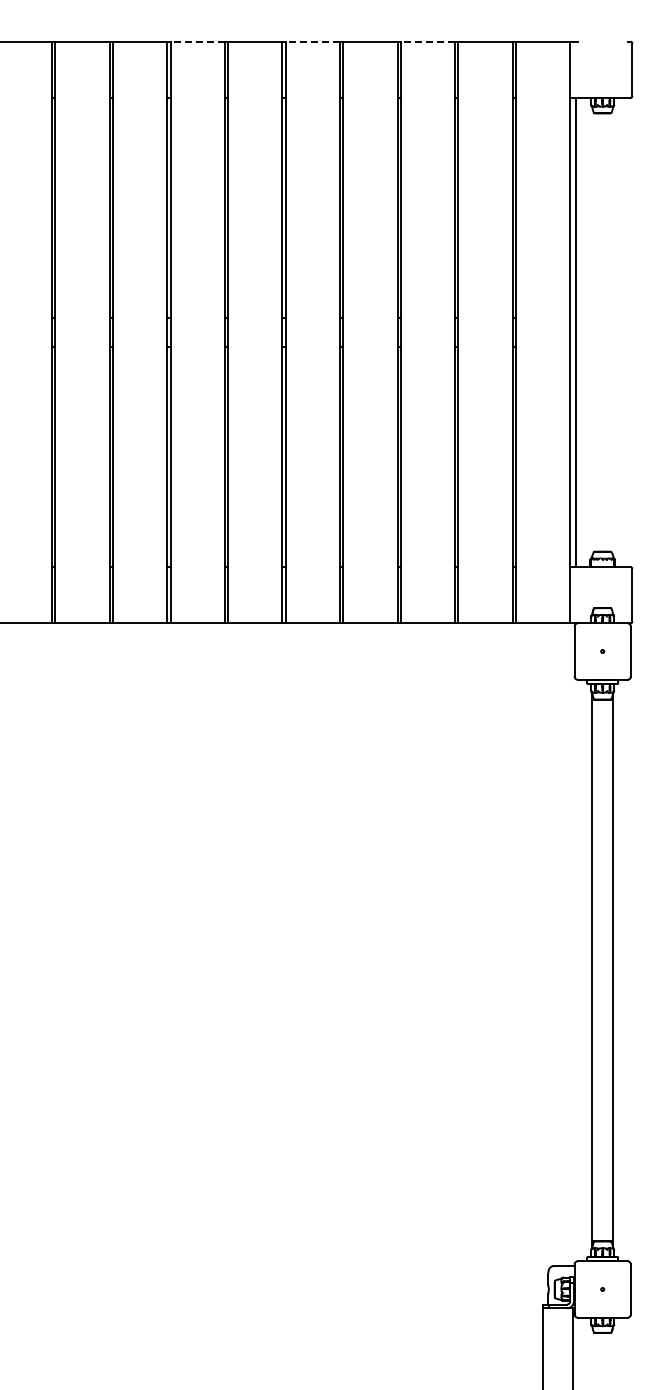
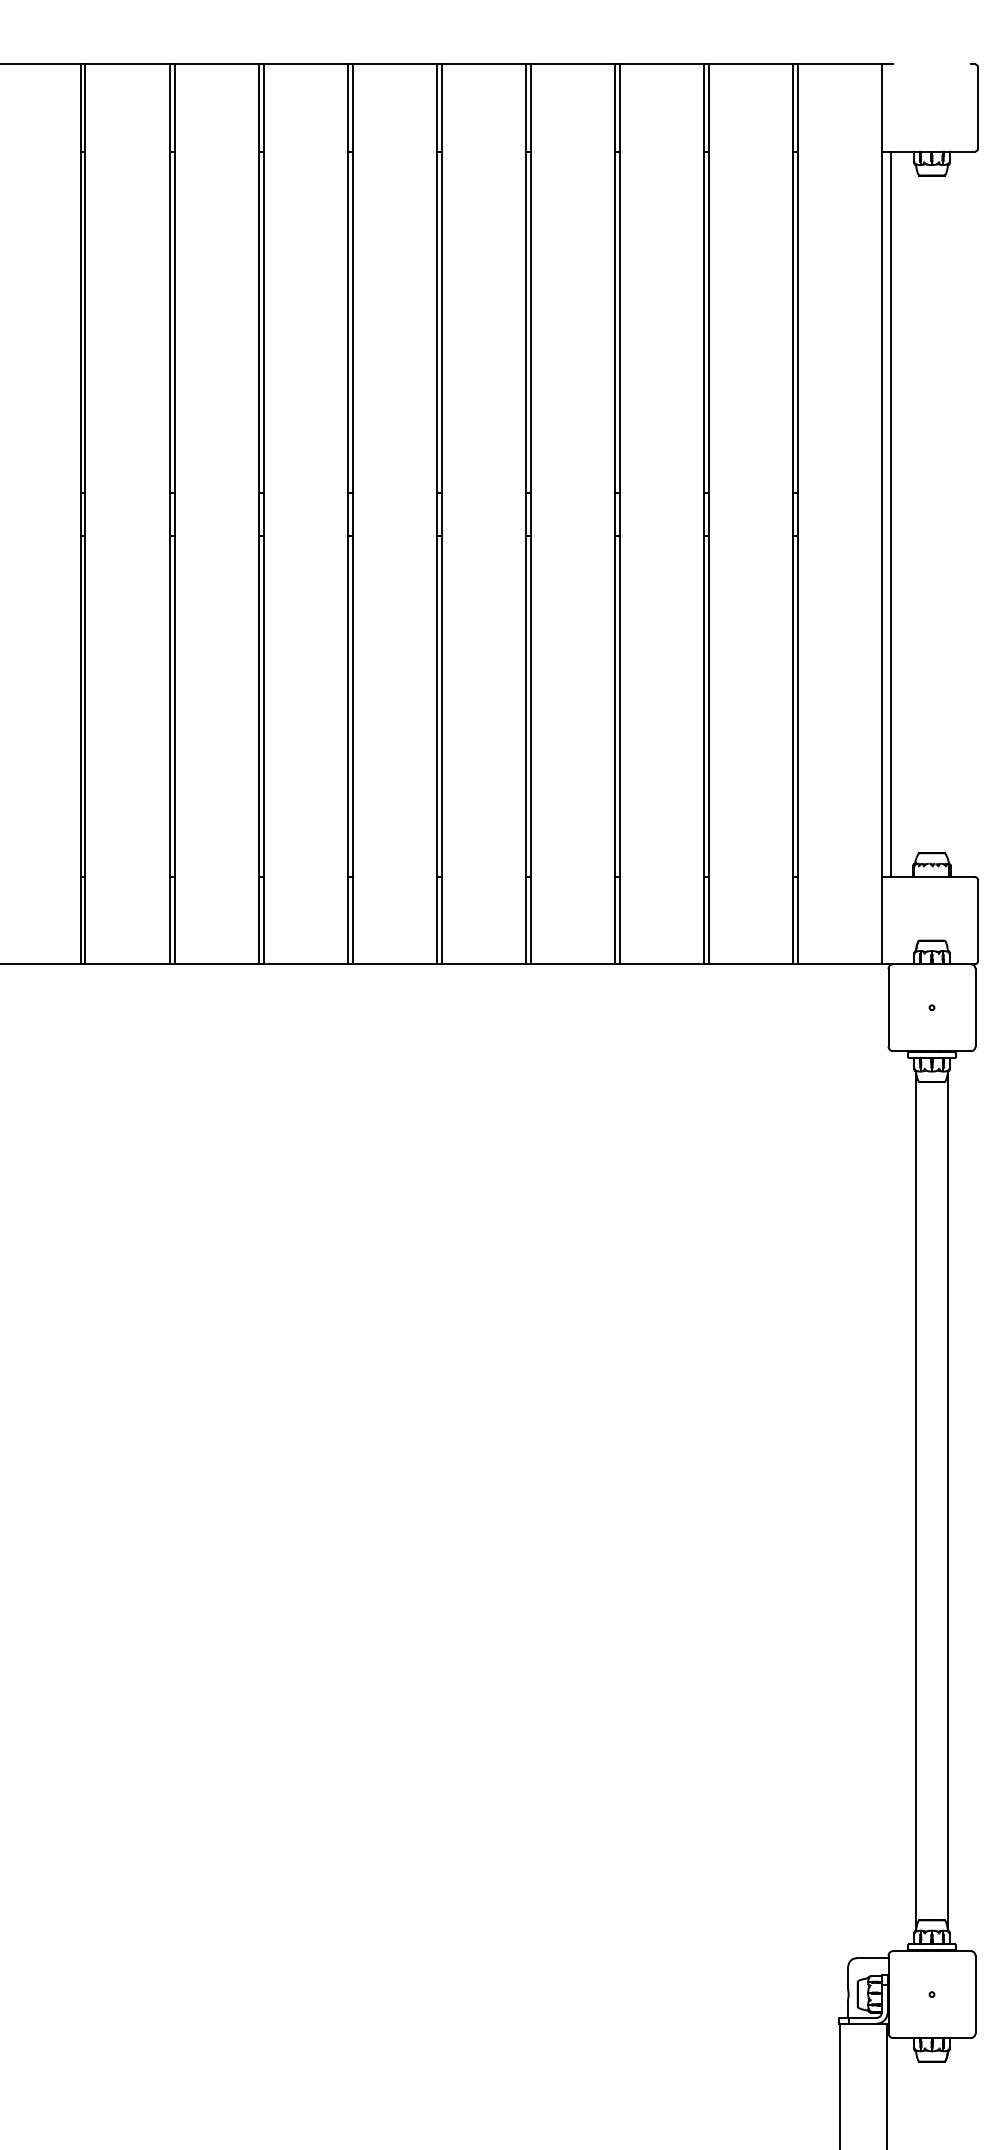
line: (197, 41) -> (305, 64), dashed -> solid
line: (312, 41) -> (483, 64), dashed -> solid
line: (427, 41) -> (661, 64), dashed -> solid

